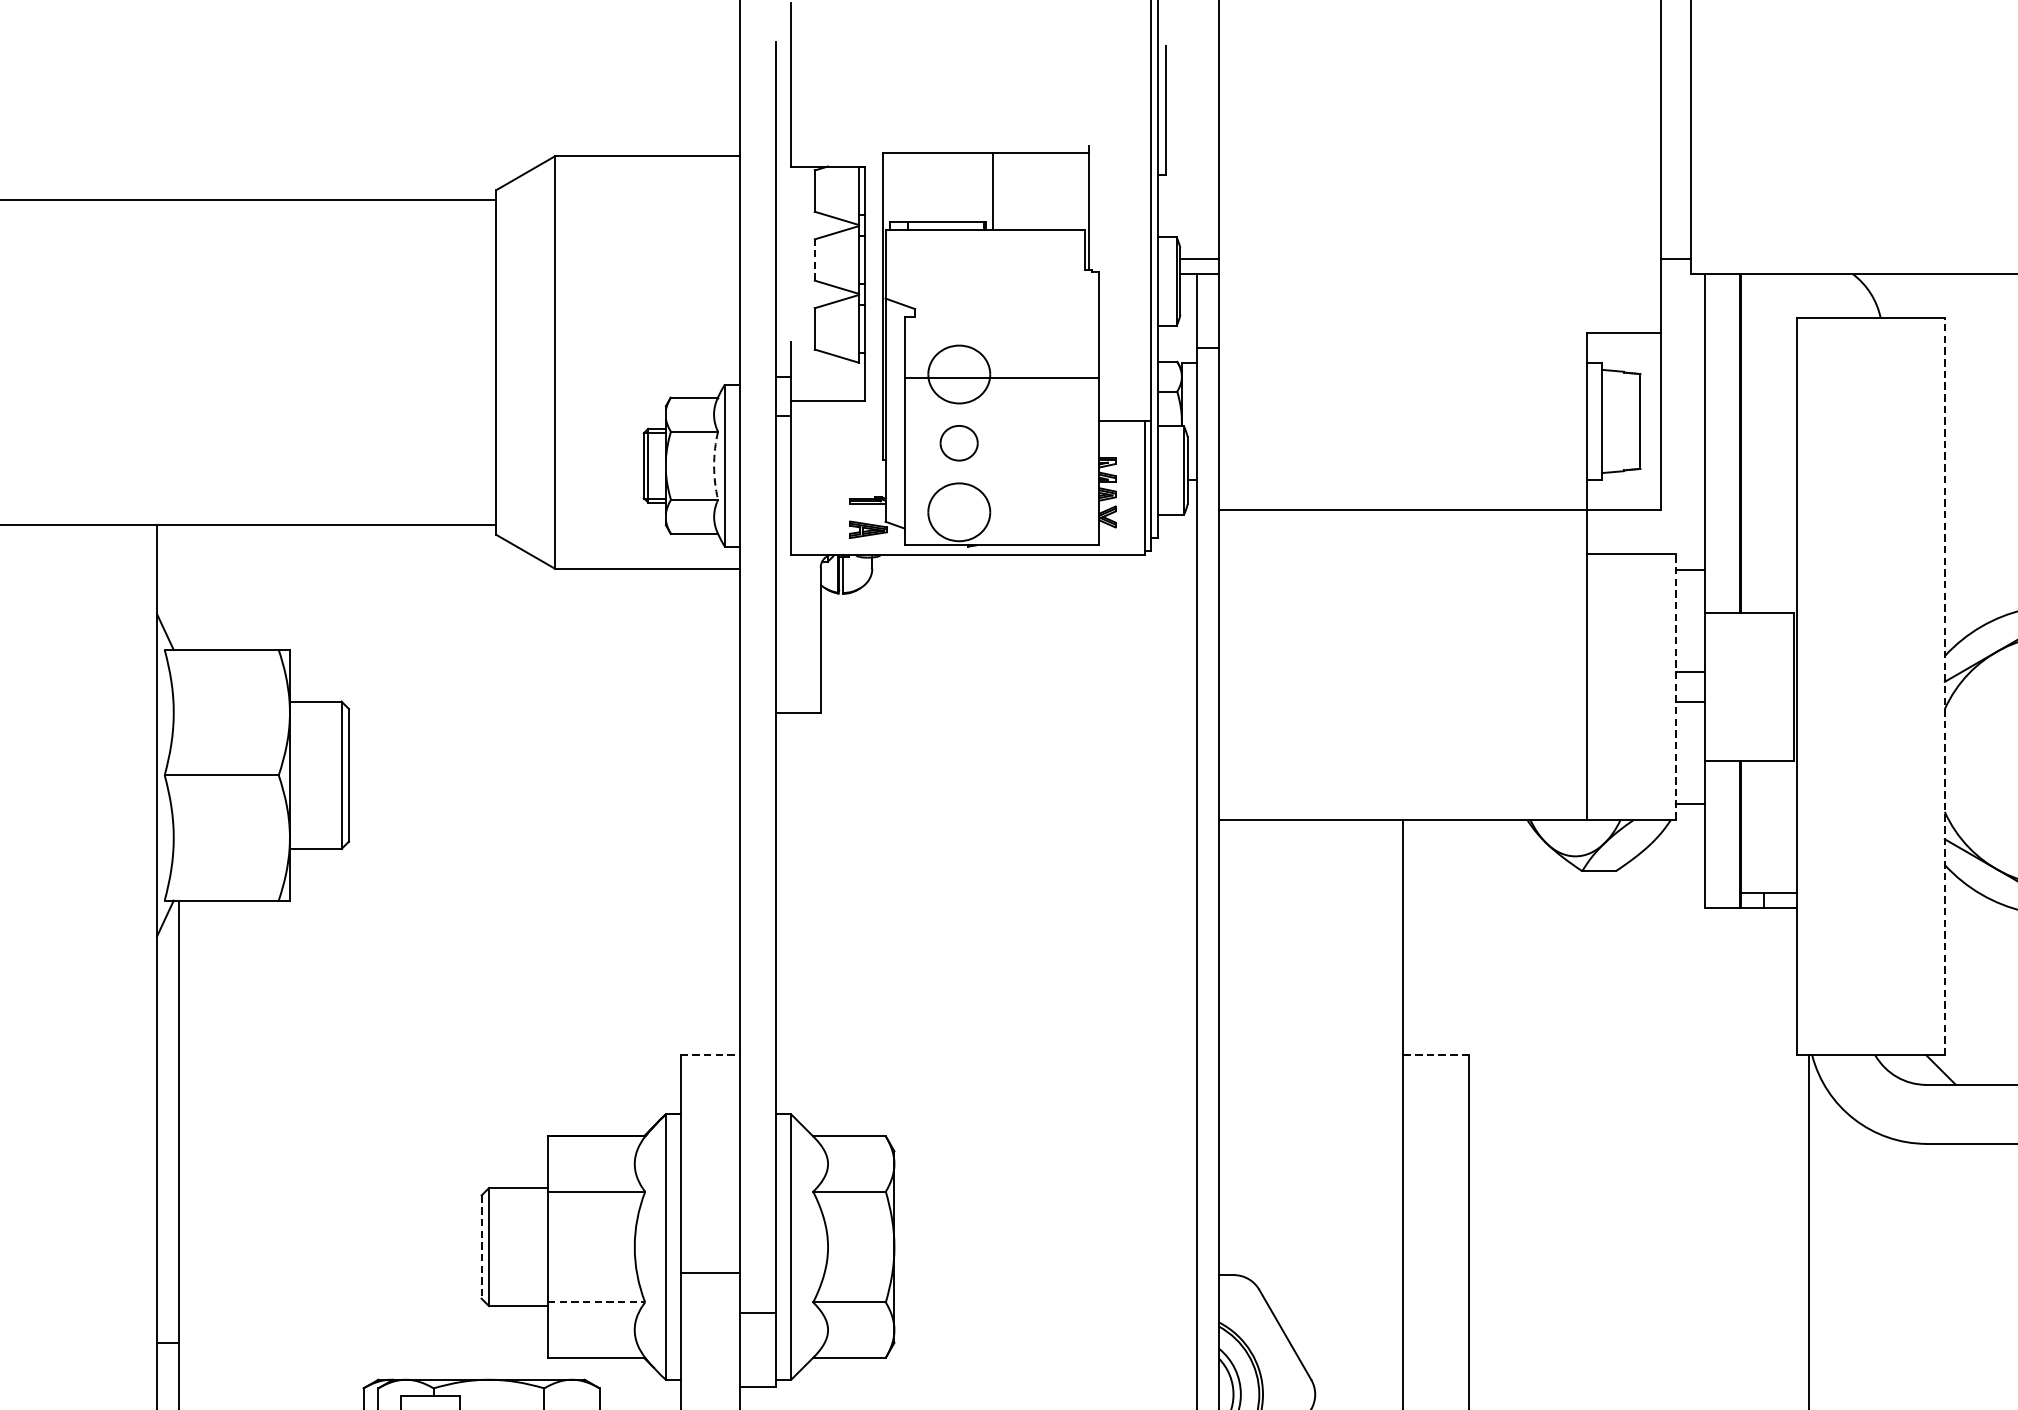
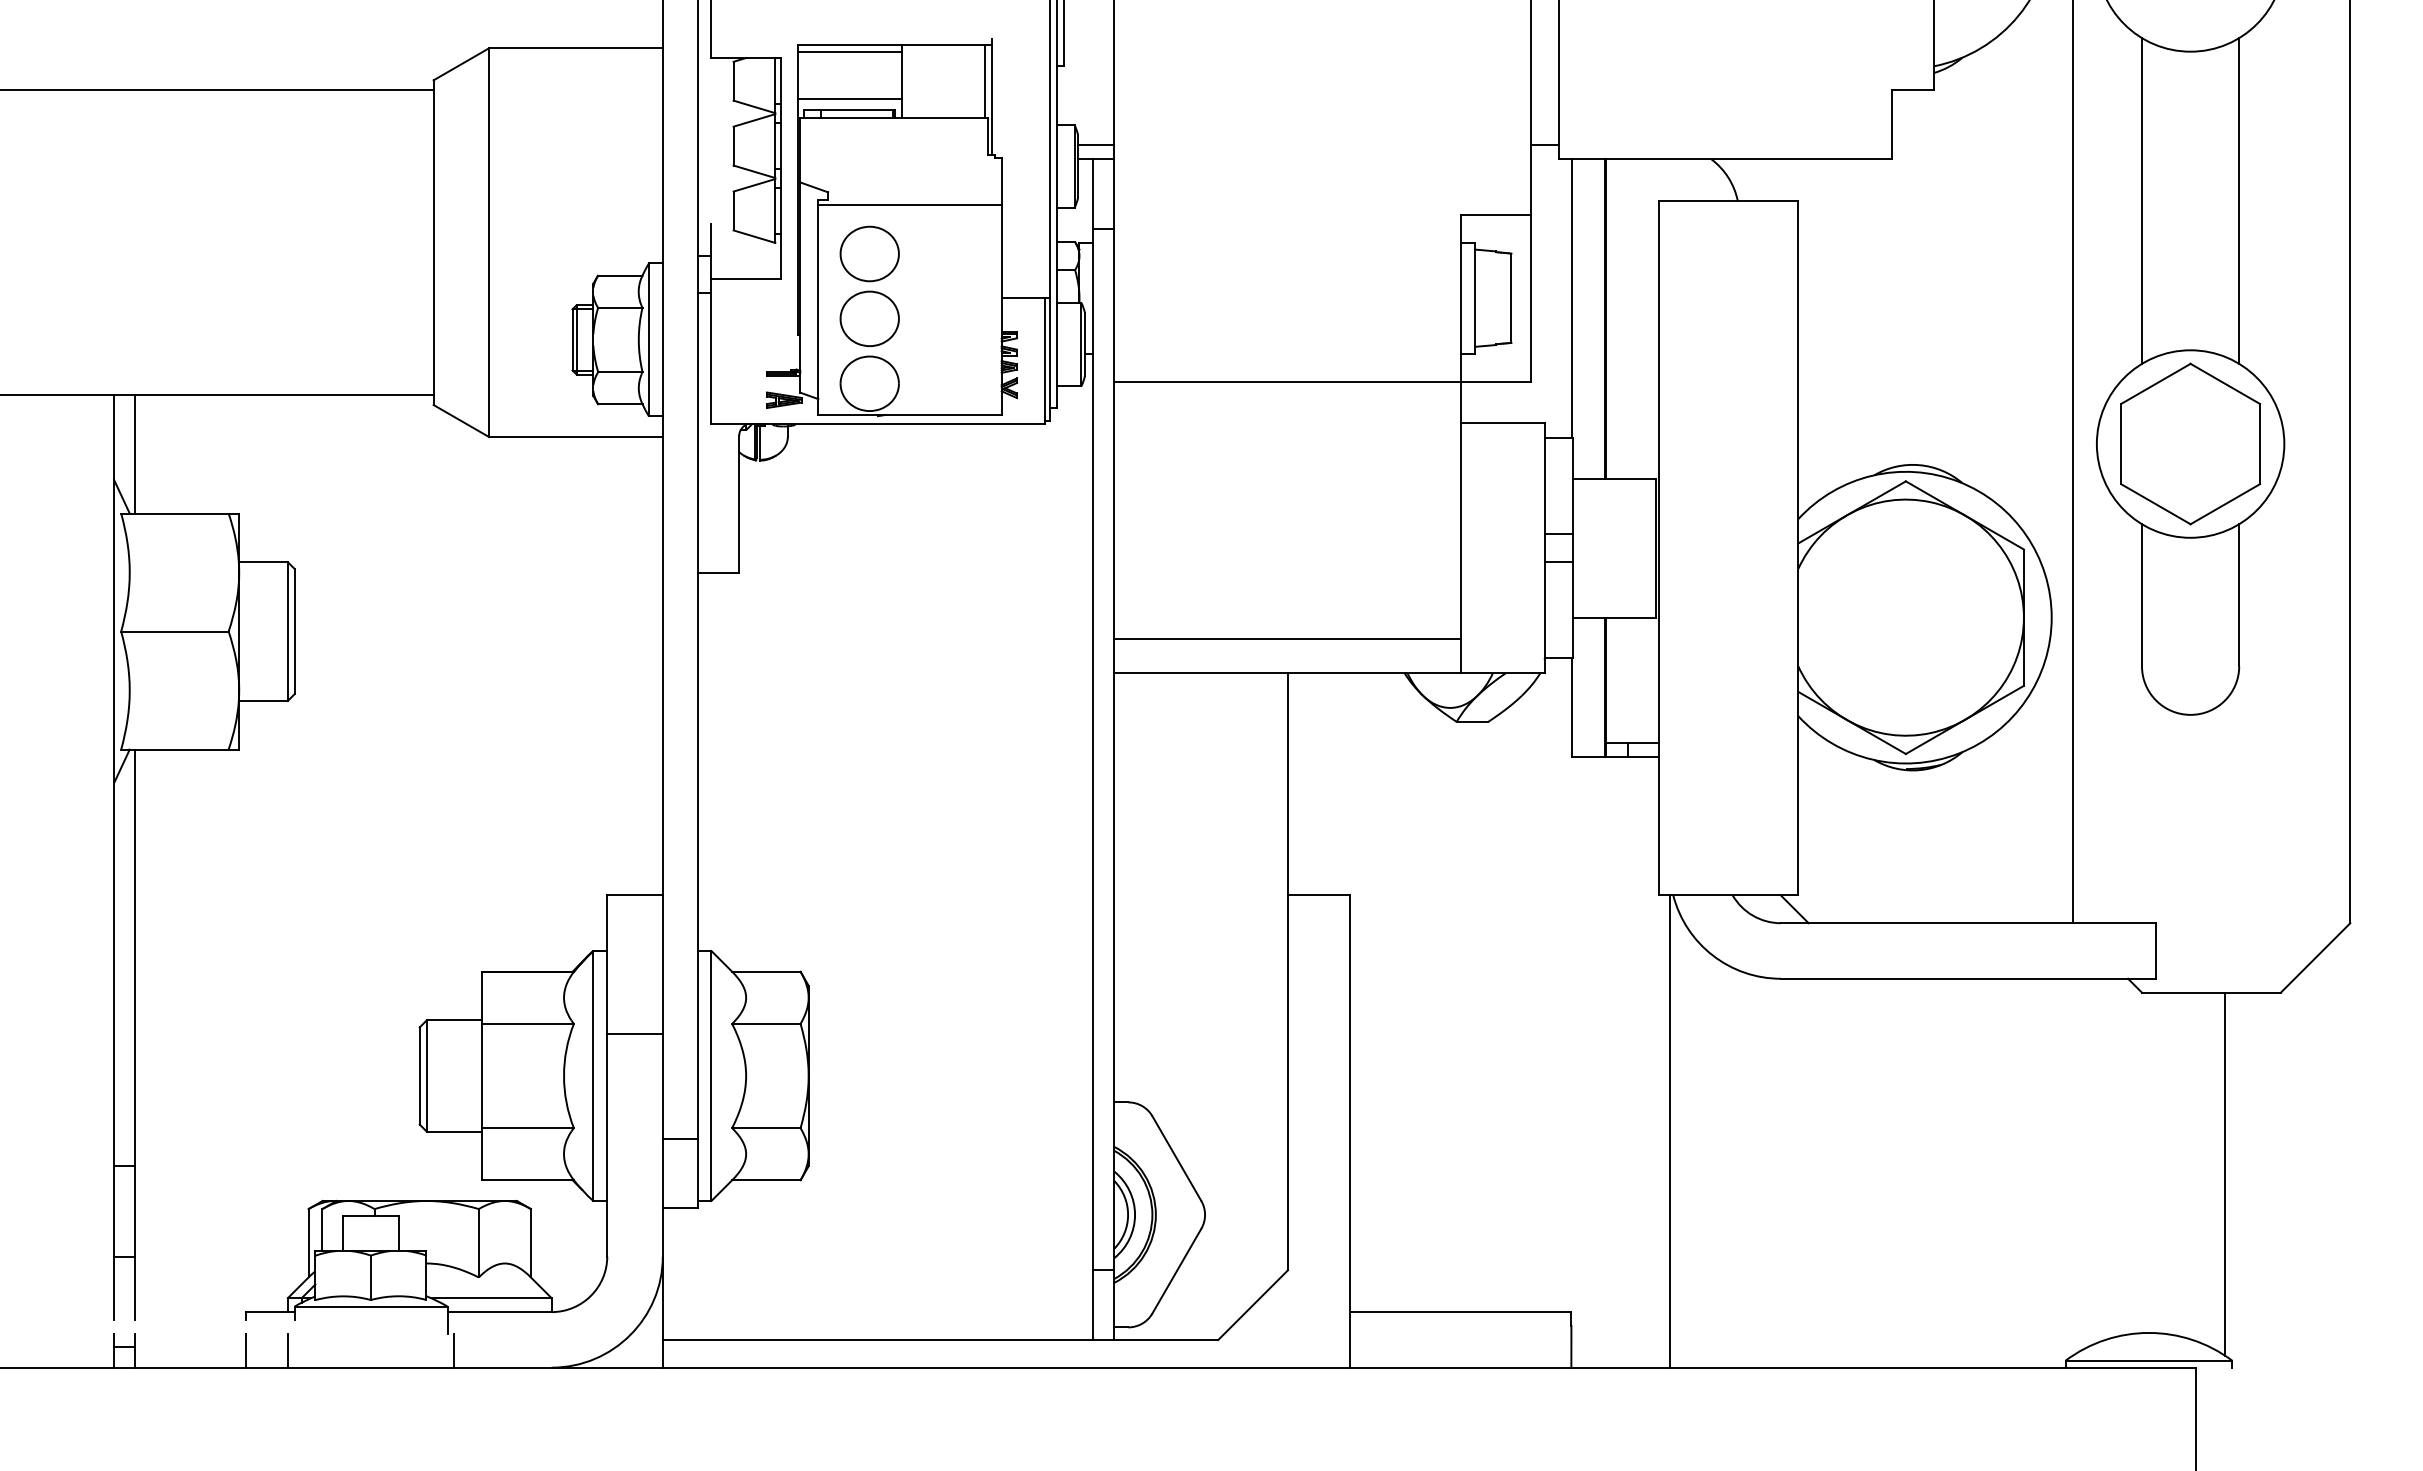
line: (937, 159) -> (849, 51), added
line: (1082, 191) -> (985, 81), added
line: (937, 209) -> (849, 98), added
line: (814, 259) -> (733, 145), dashed -> solid
line: (1001, 378) -> (909, 204), moved
part: (959, 443) -> (869, 318), size x1.67
arc: (713, 466) -> (638, 340), dashed -> solid
line: (179, 587) -> (135, 454), added
line: (1945, 686) -> (1798, 547), dashed -> solid
line: (1675, 687) -> (1544, 548), dashed -> solid
line: (1402, 782) -> (1287, 638), added
line: (710, 1055) -> (635, 895), dashed -> solid
line: (1435, 1055) -> (1318, 895), dashed -> solid
line: (481, 1247) -> (419, 1076), dashed -> solid
line: (709, 1273) -> (634, 1034), moved
line: (597, 1302) -> (528, 1128), dashed -> solid

